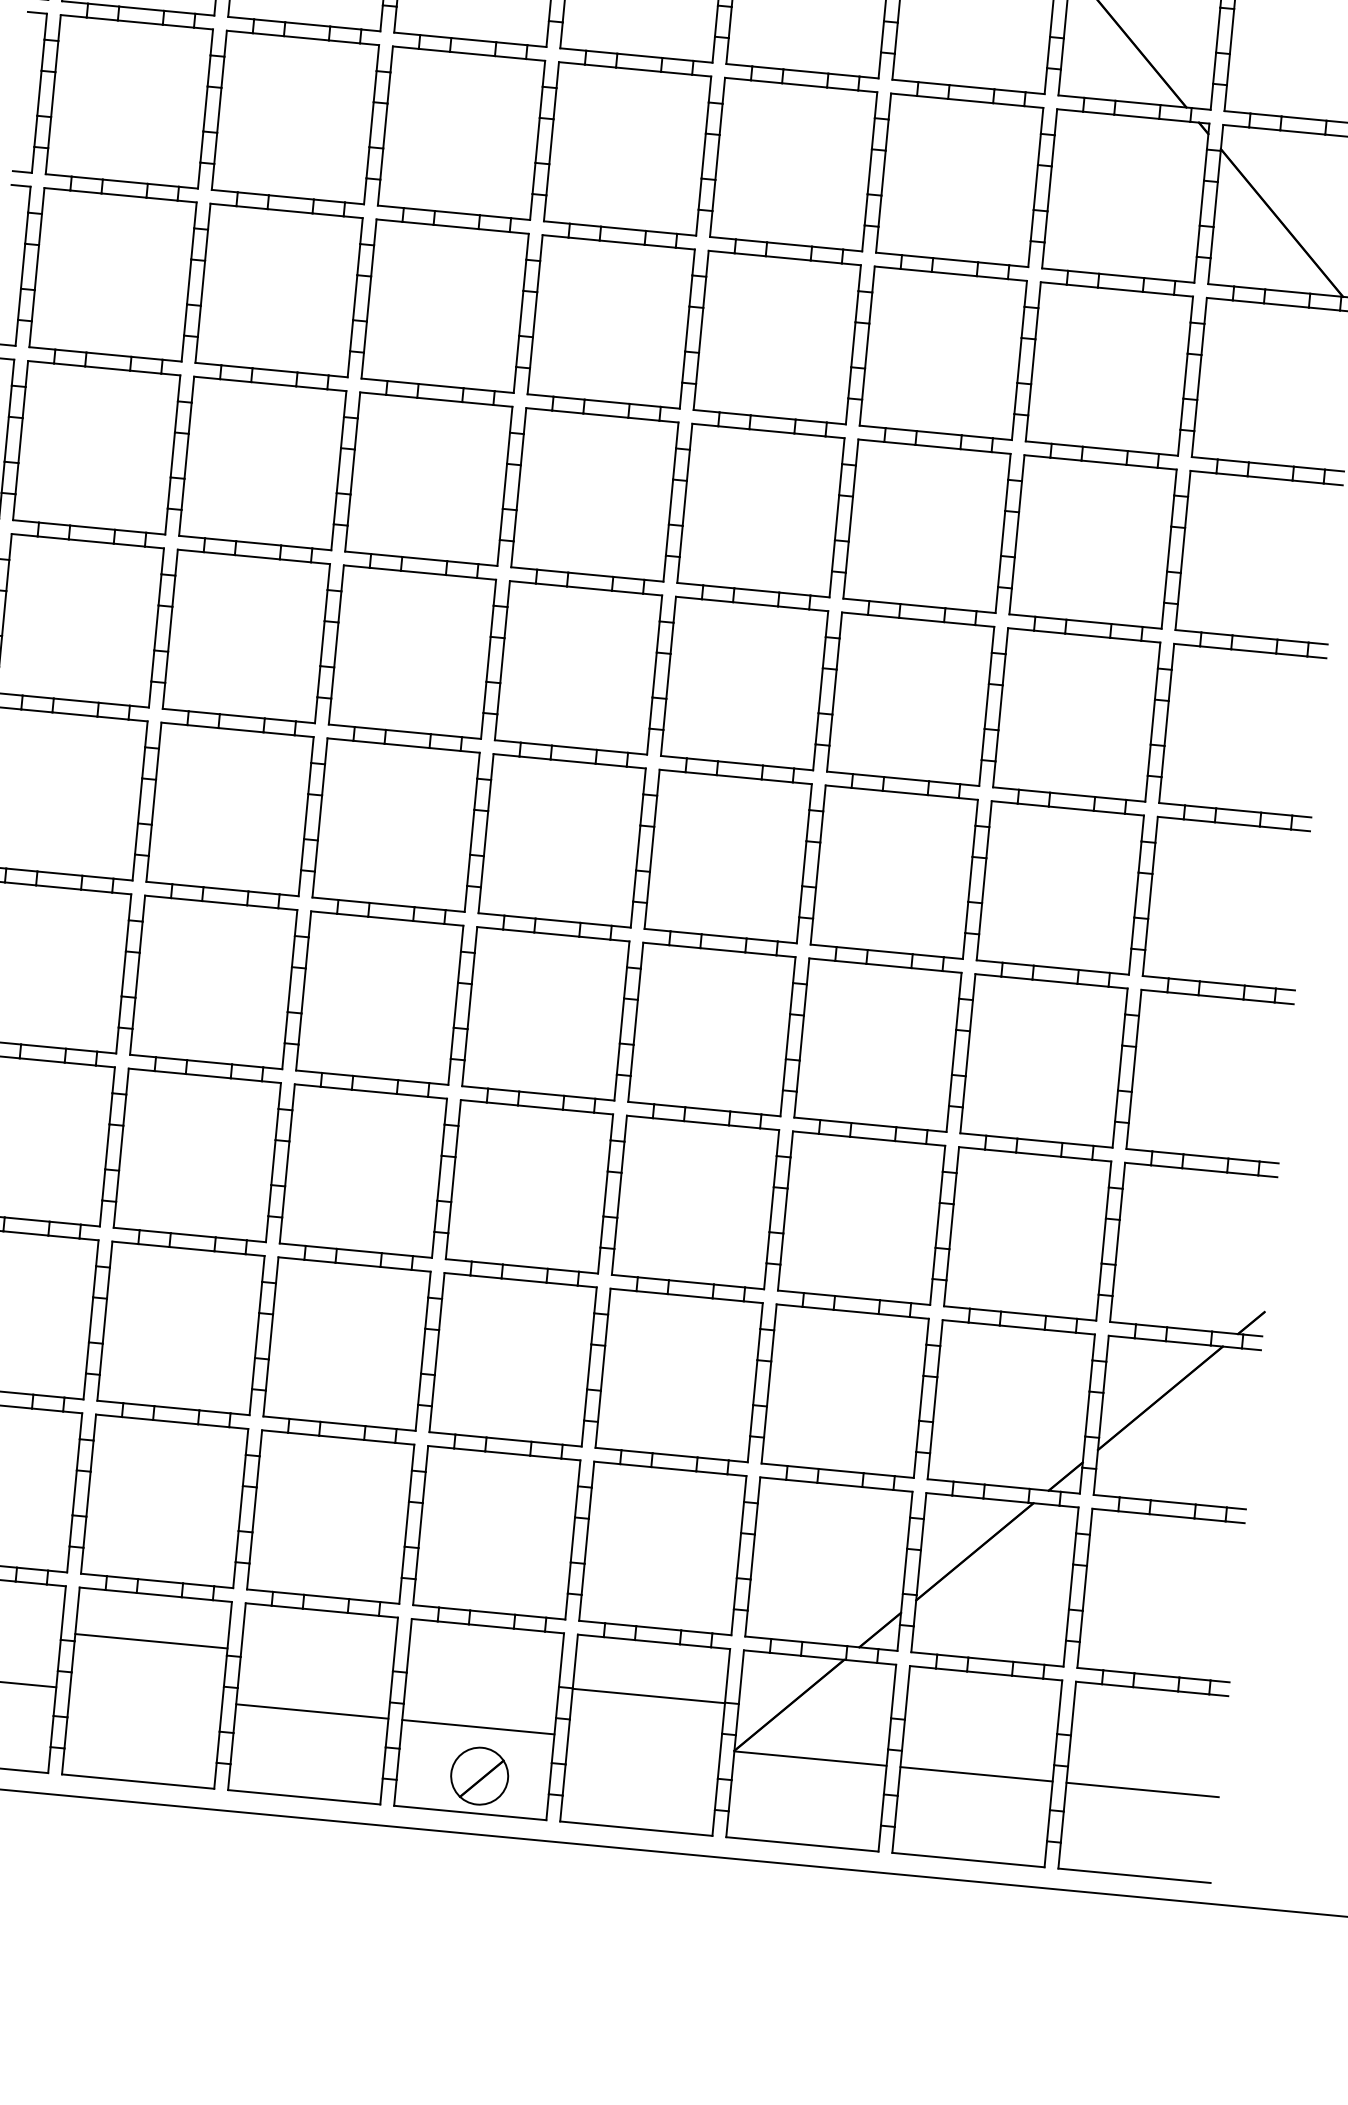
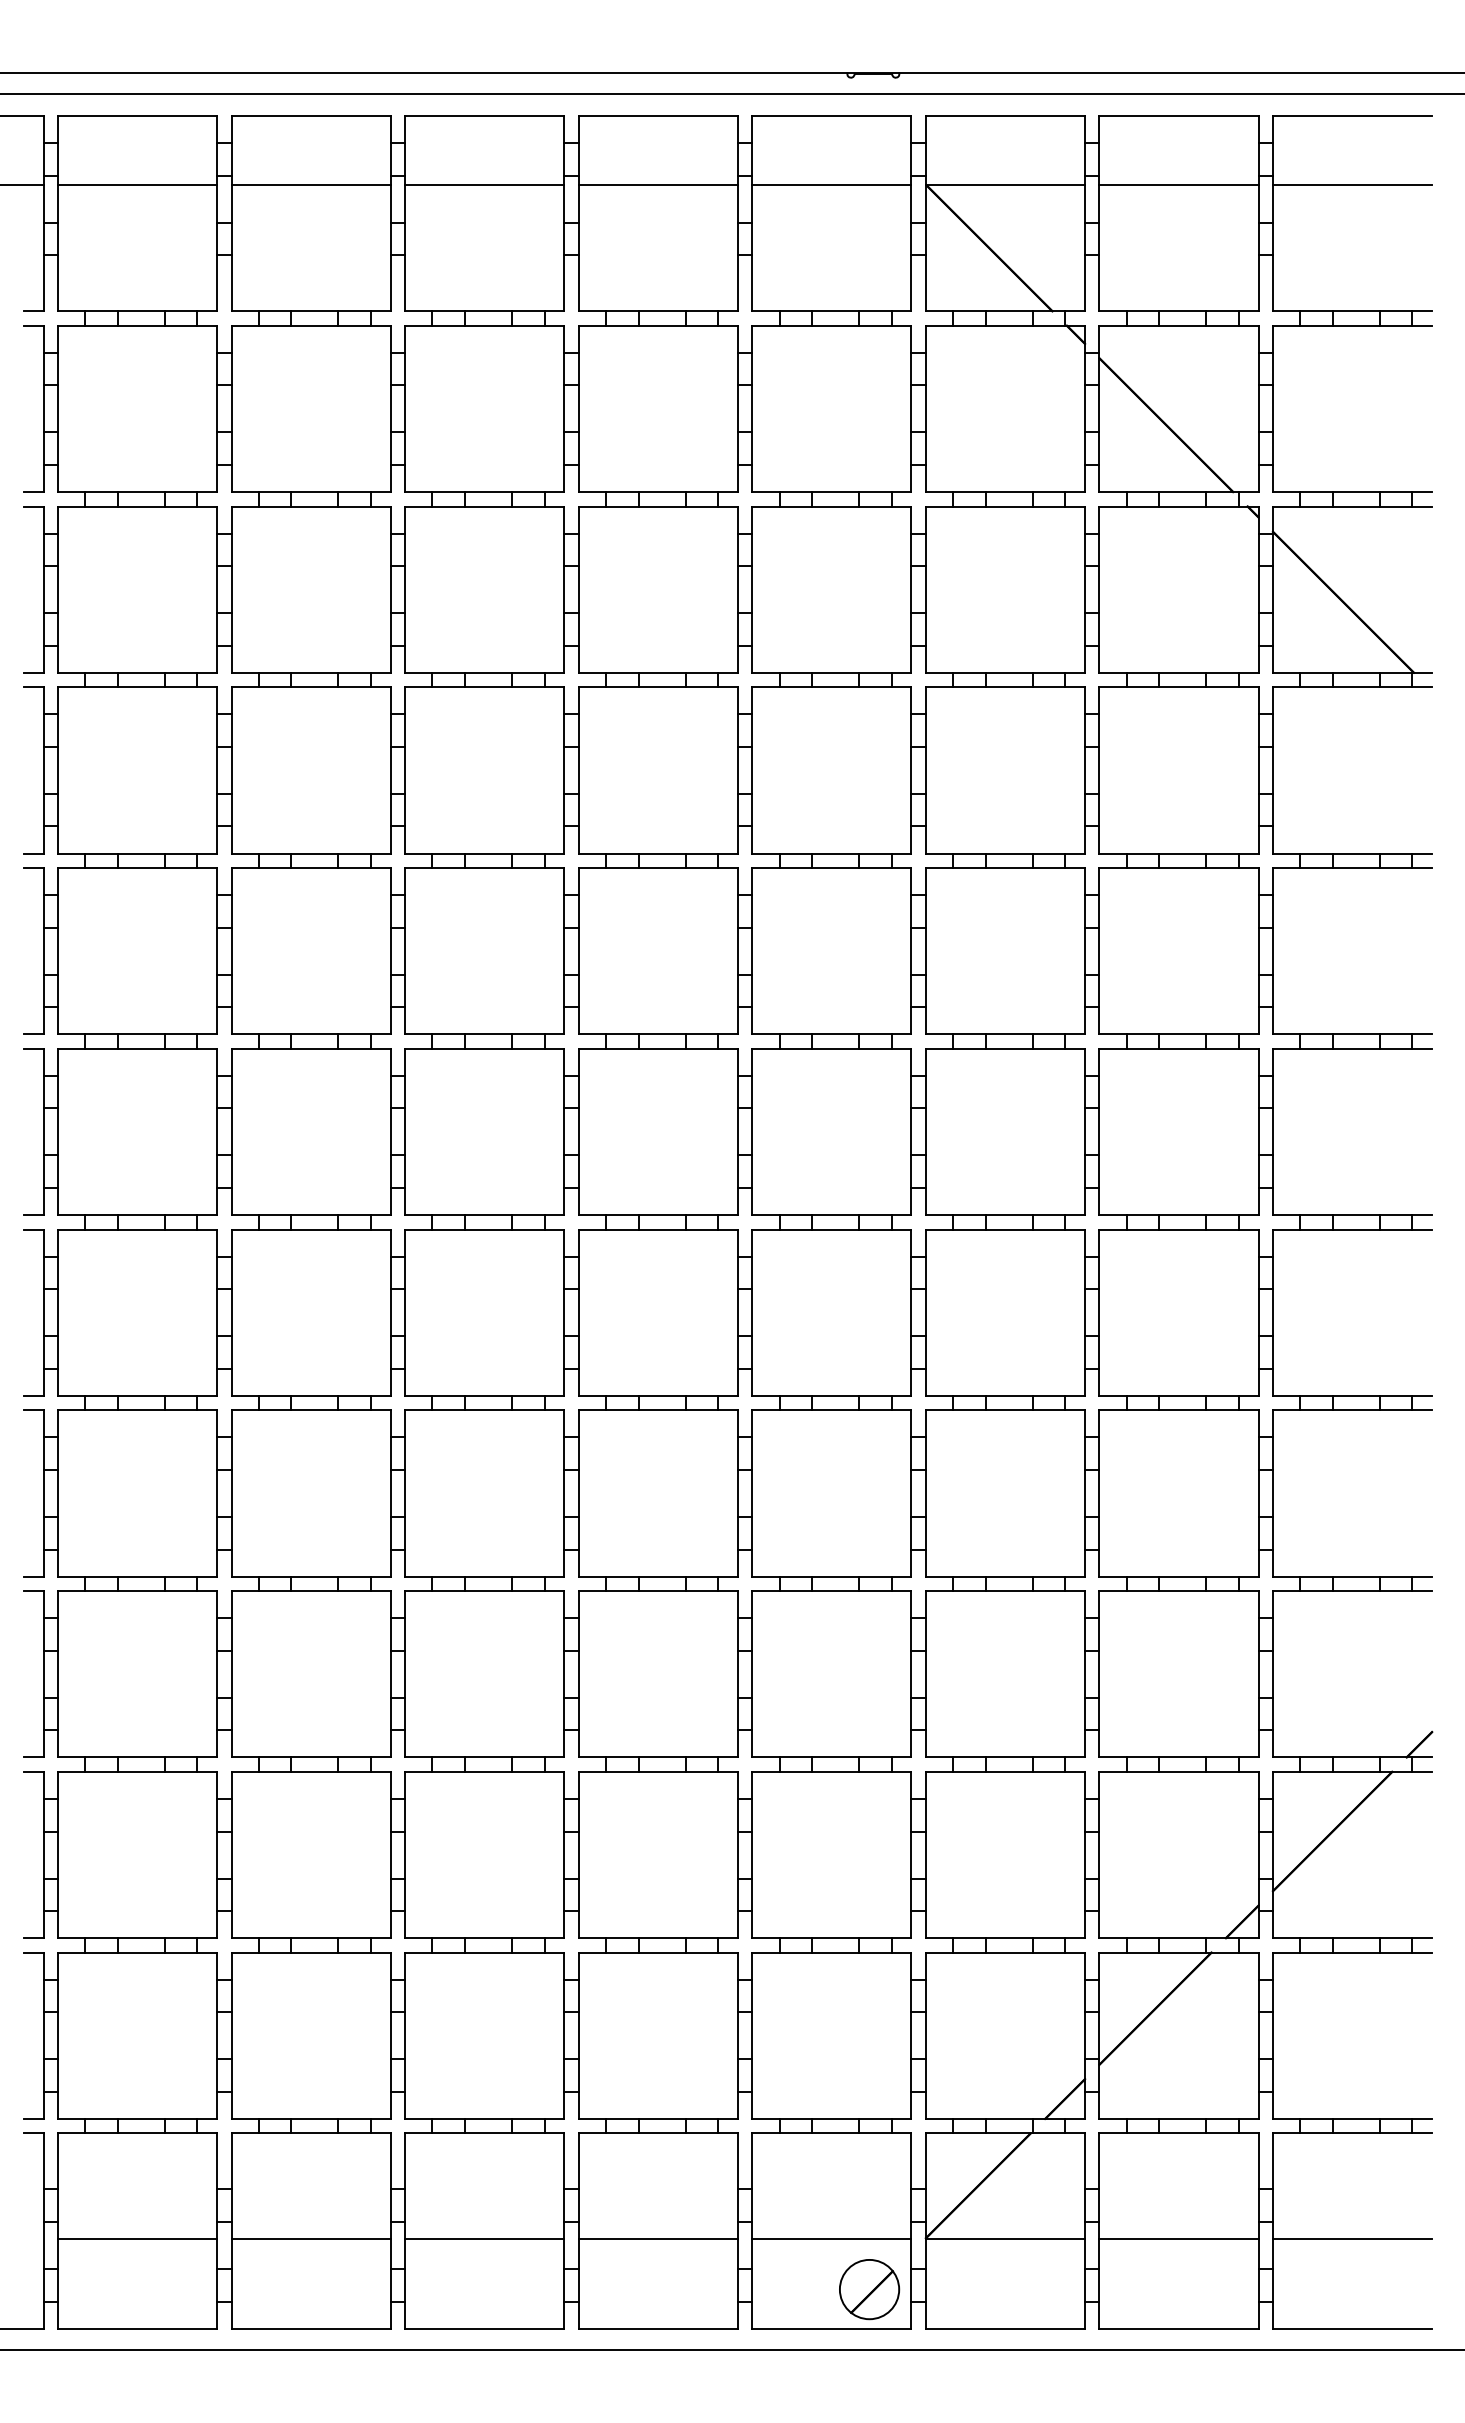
line: (150, 1640) -> (310, 2238), moved
line: (648, 1695) -> (831, 2238), moved
part: (479, 1776) -> (869, 2289), moved

